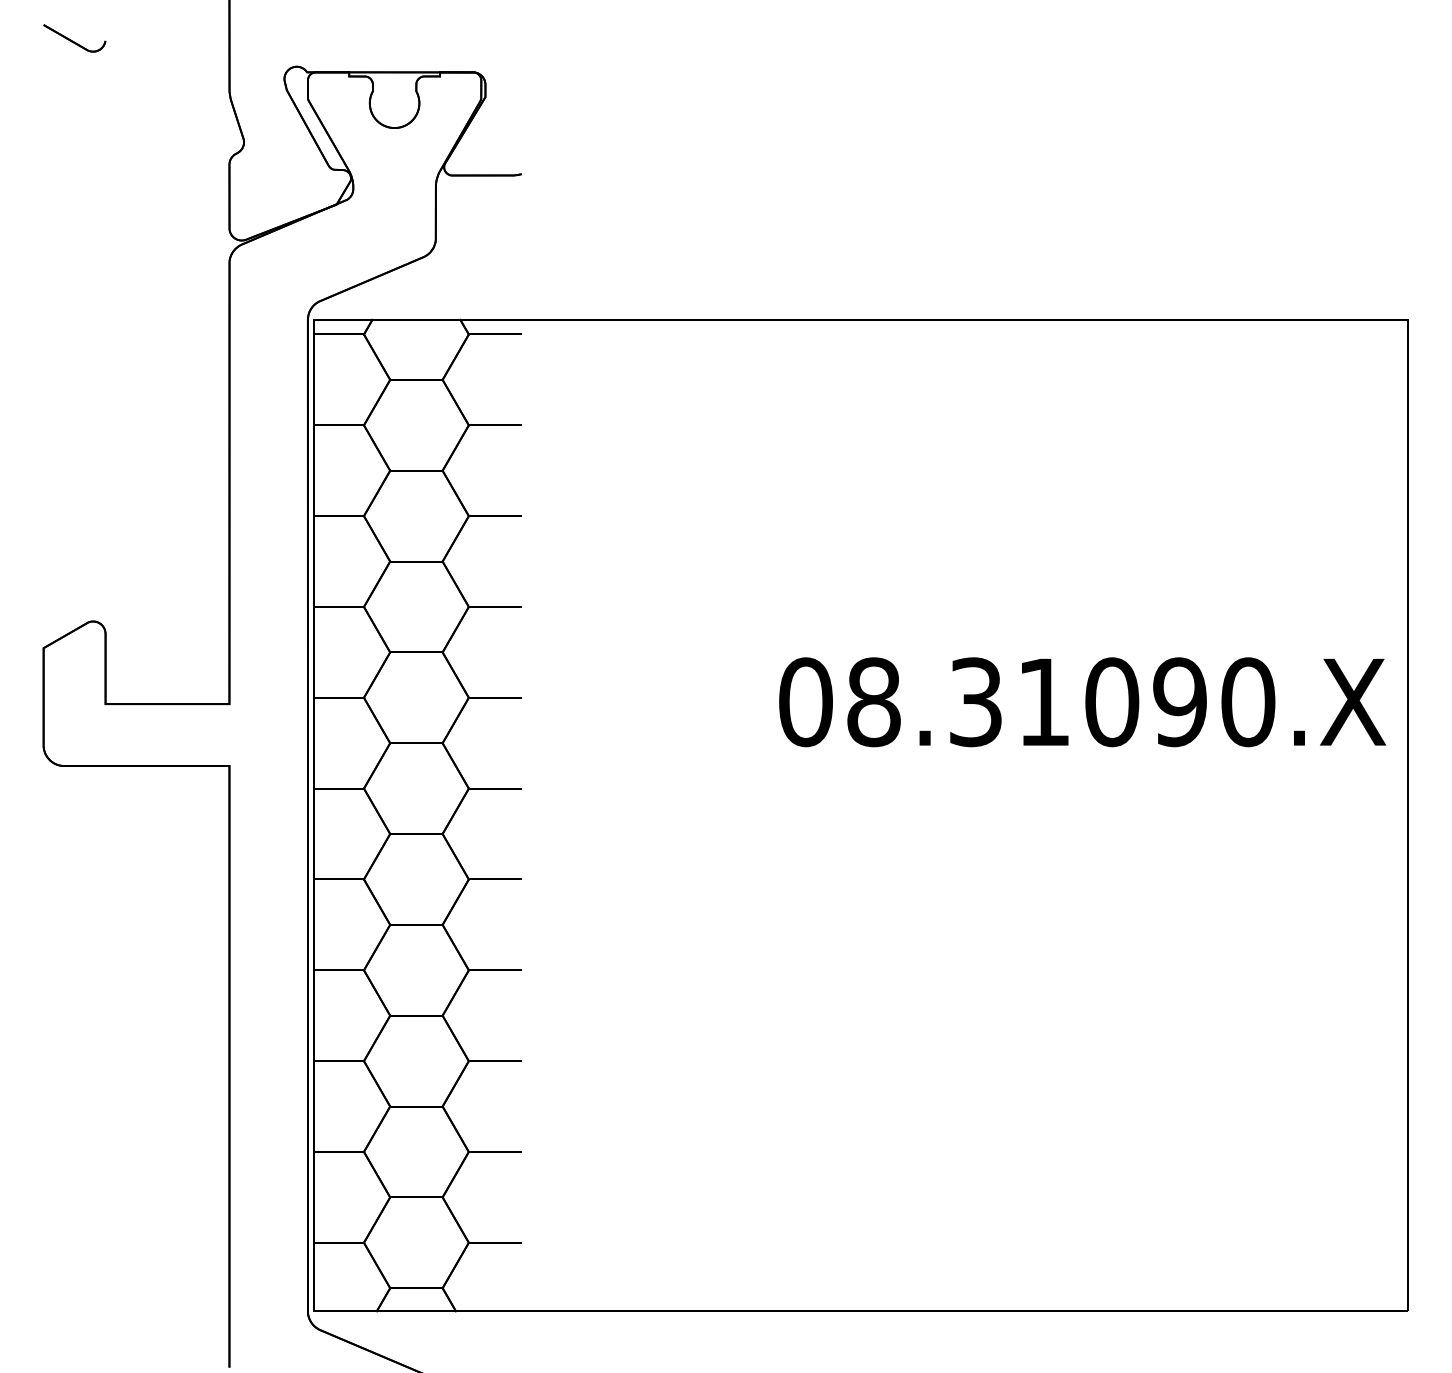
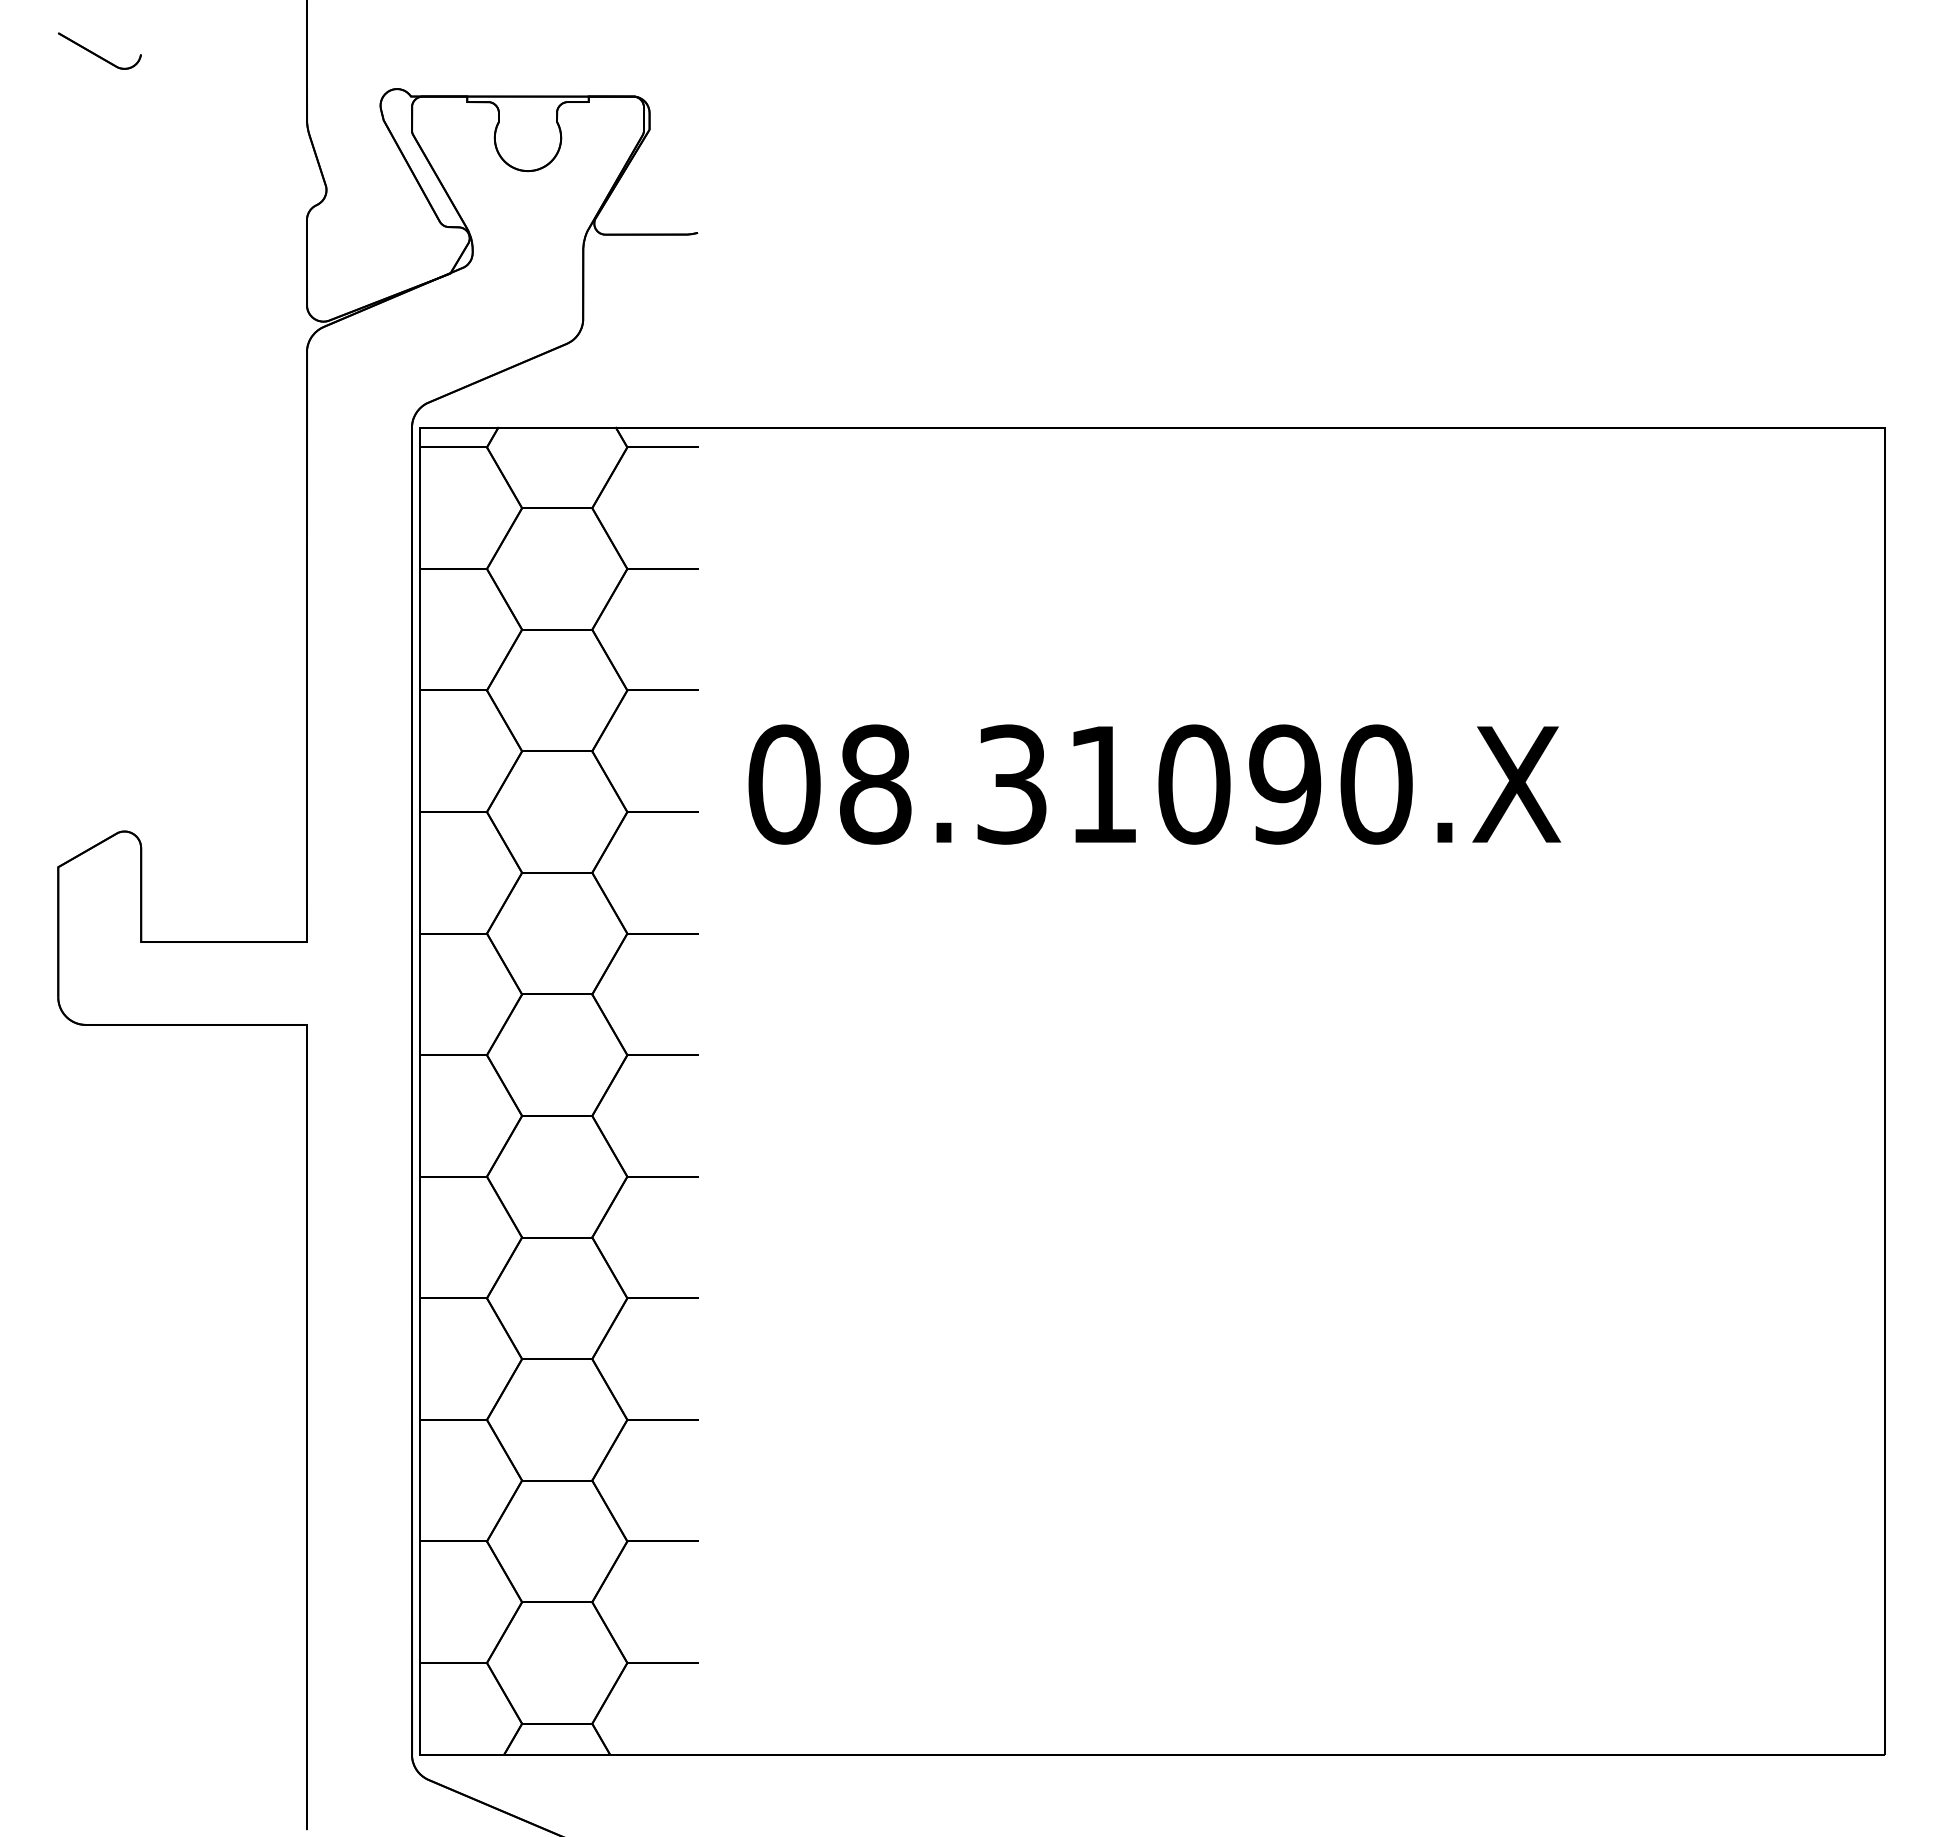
text: (1082, 702) -> (1154, 784), moved

